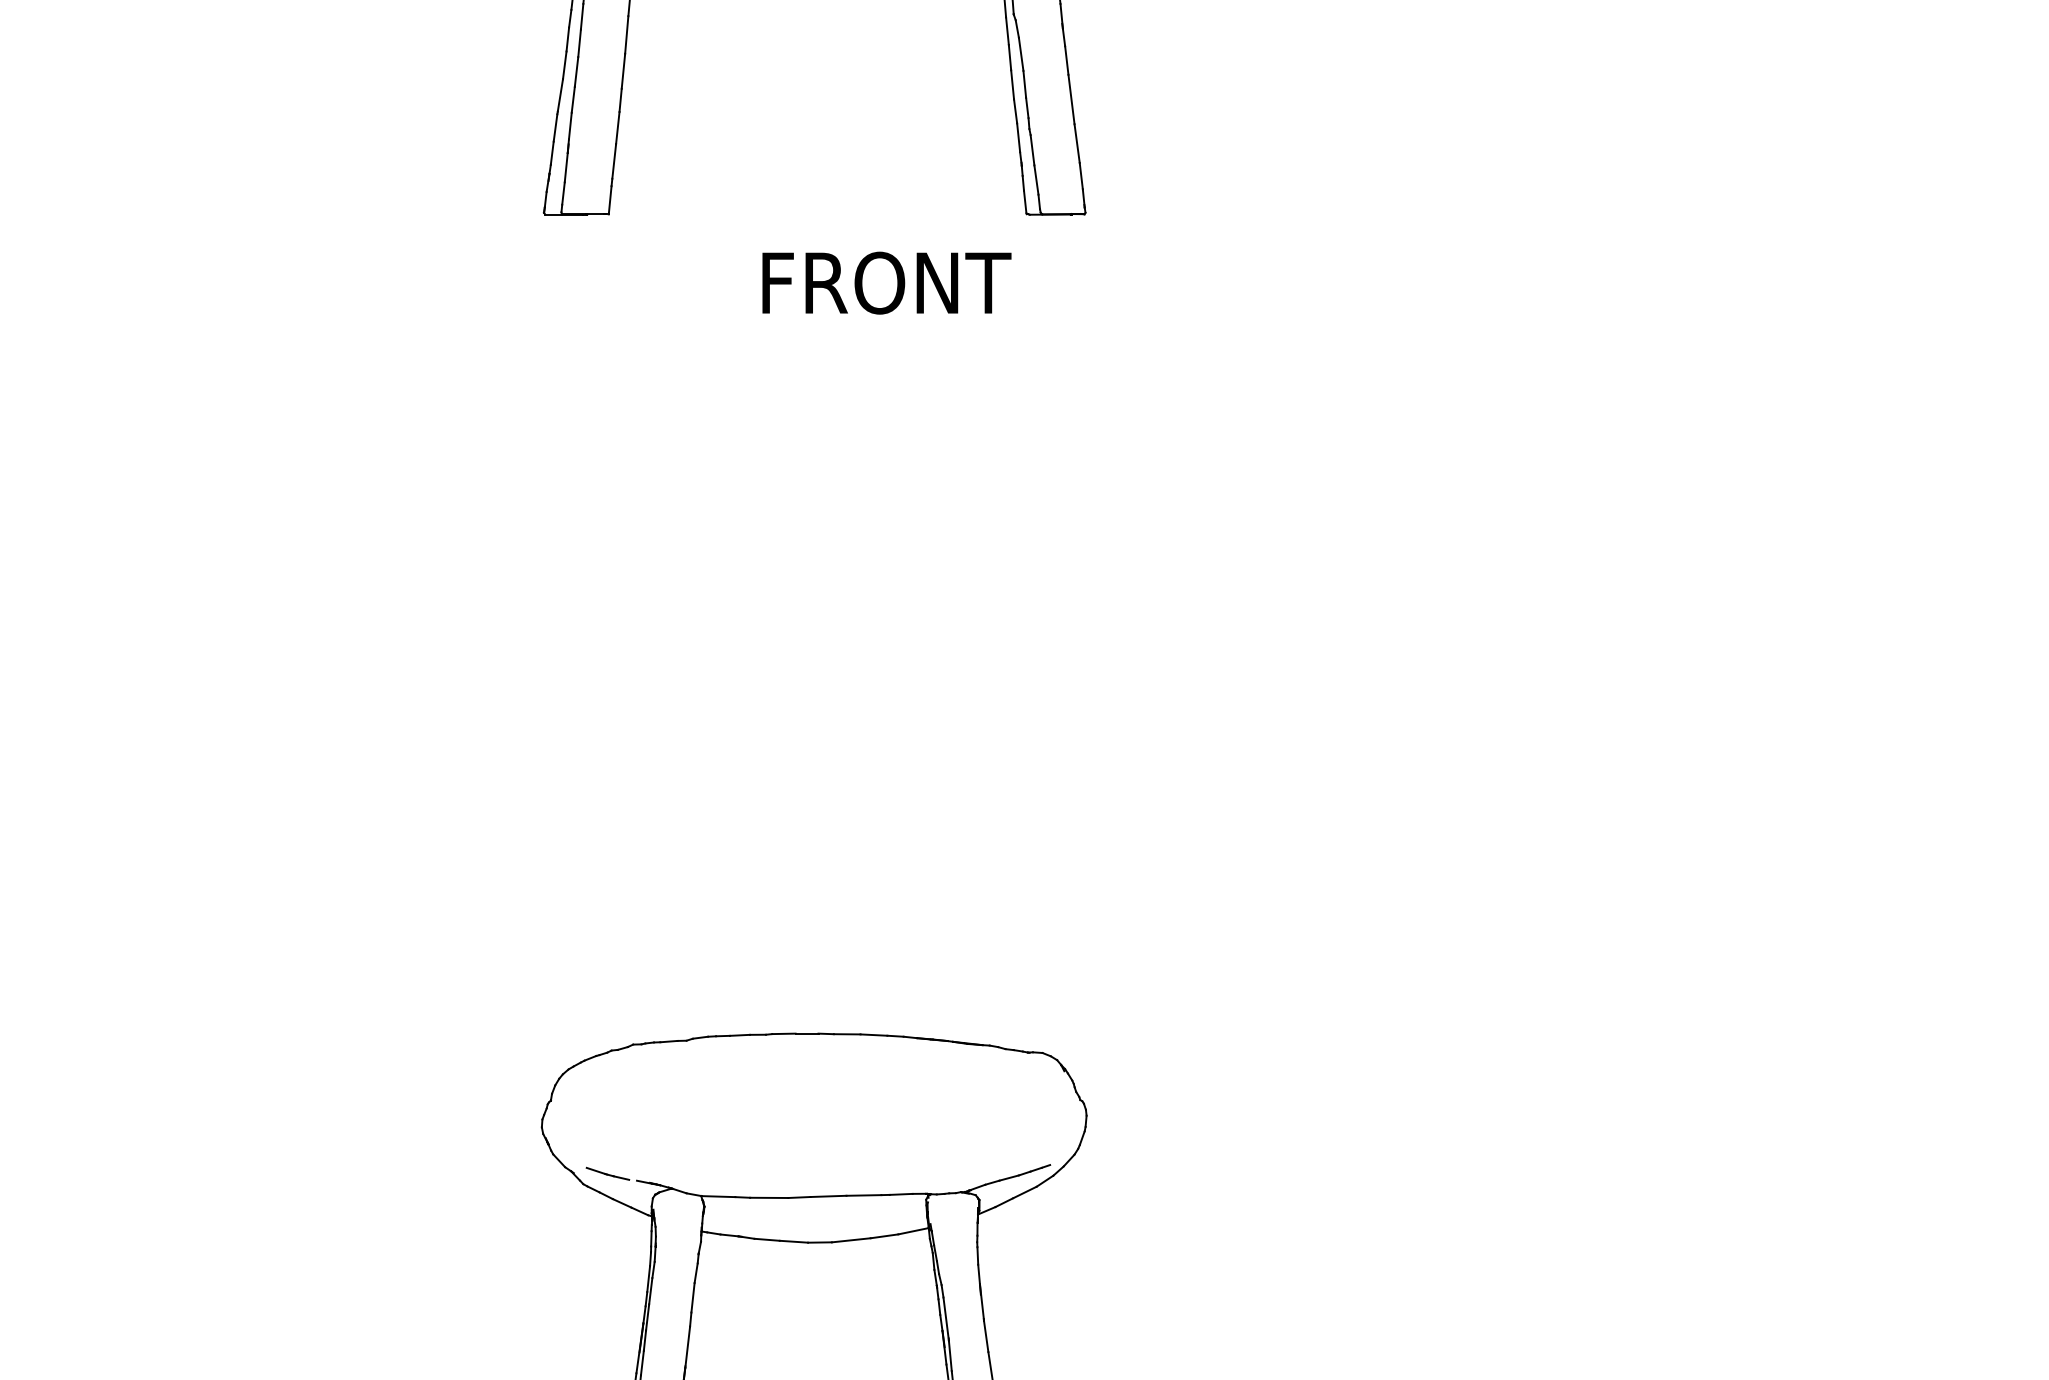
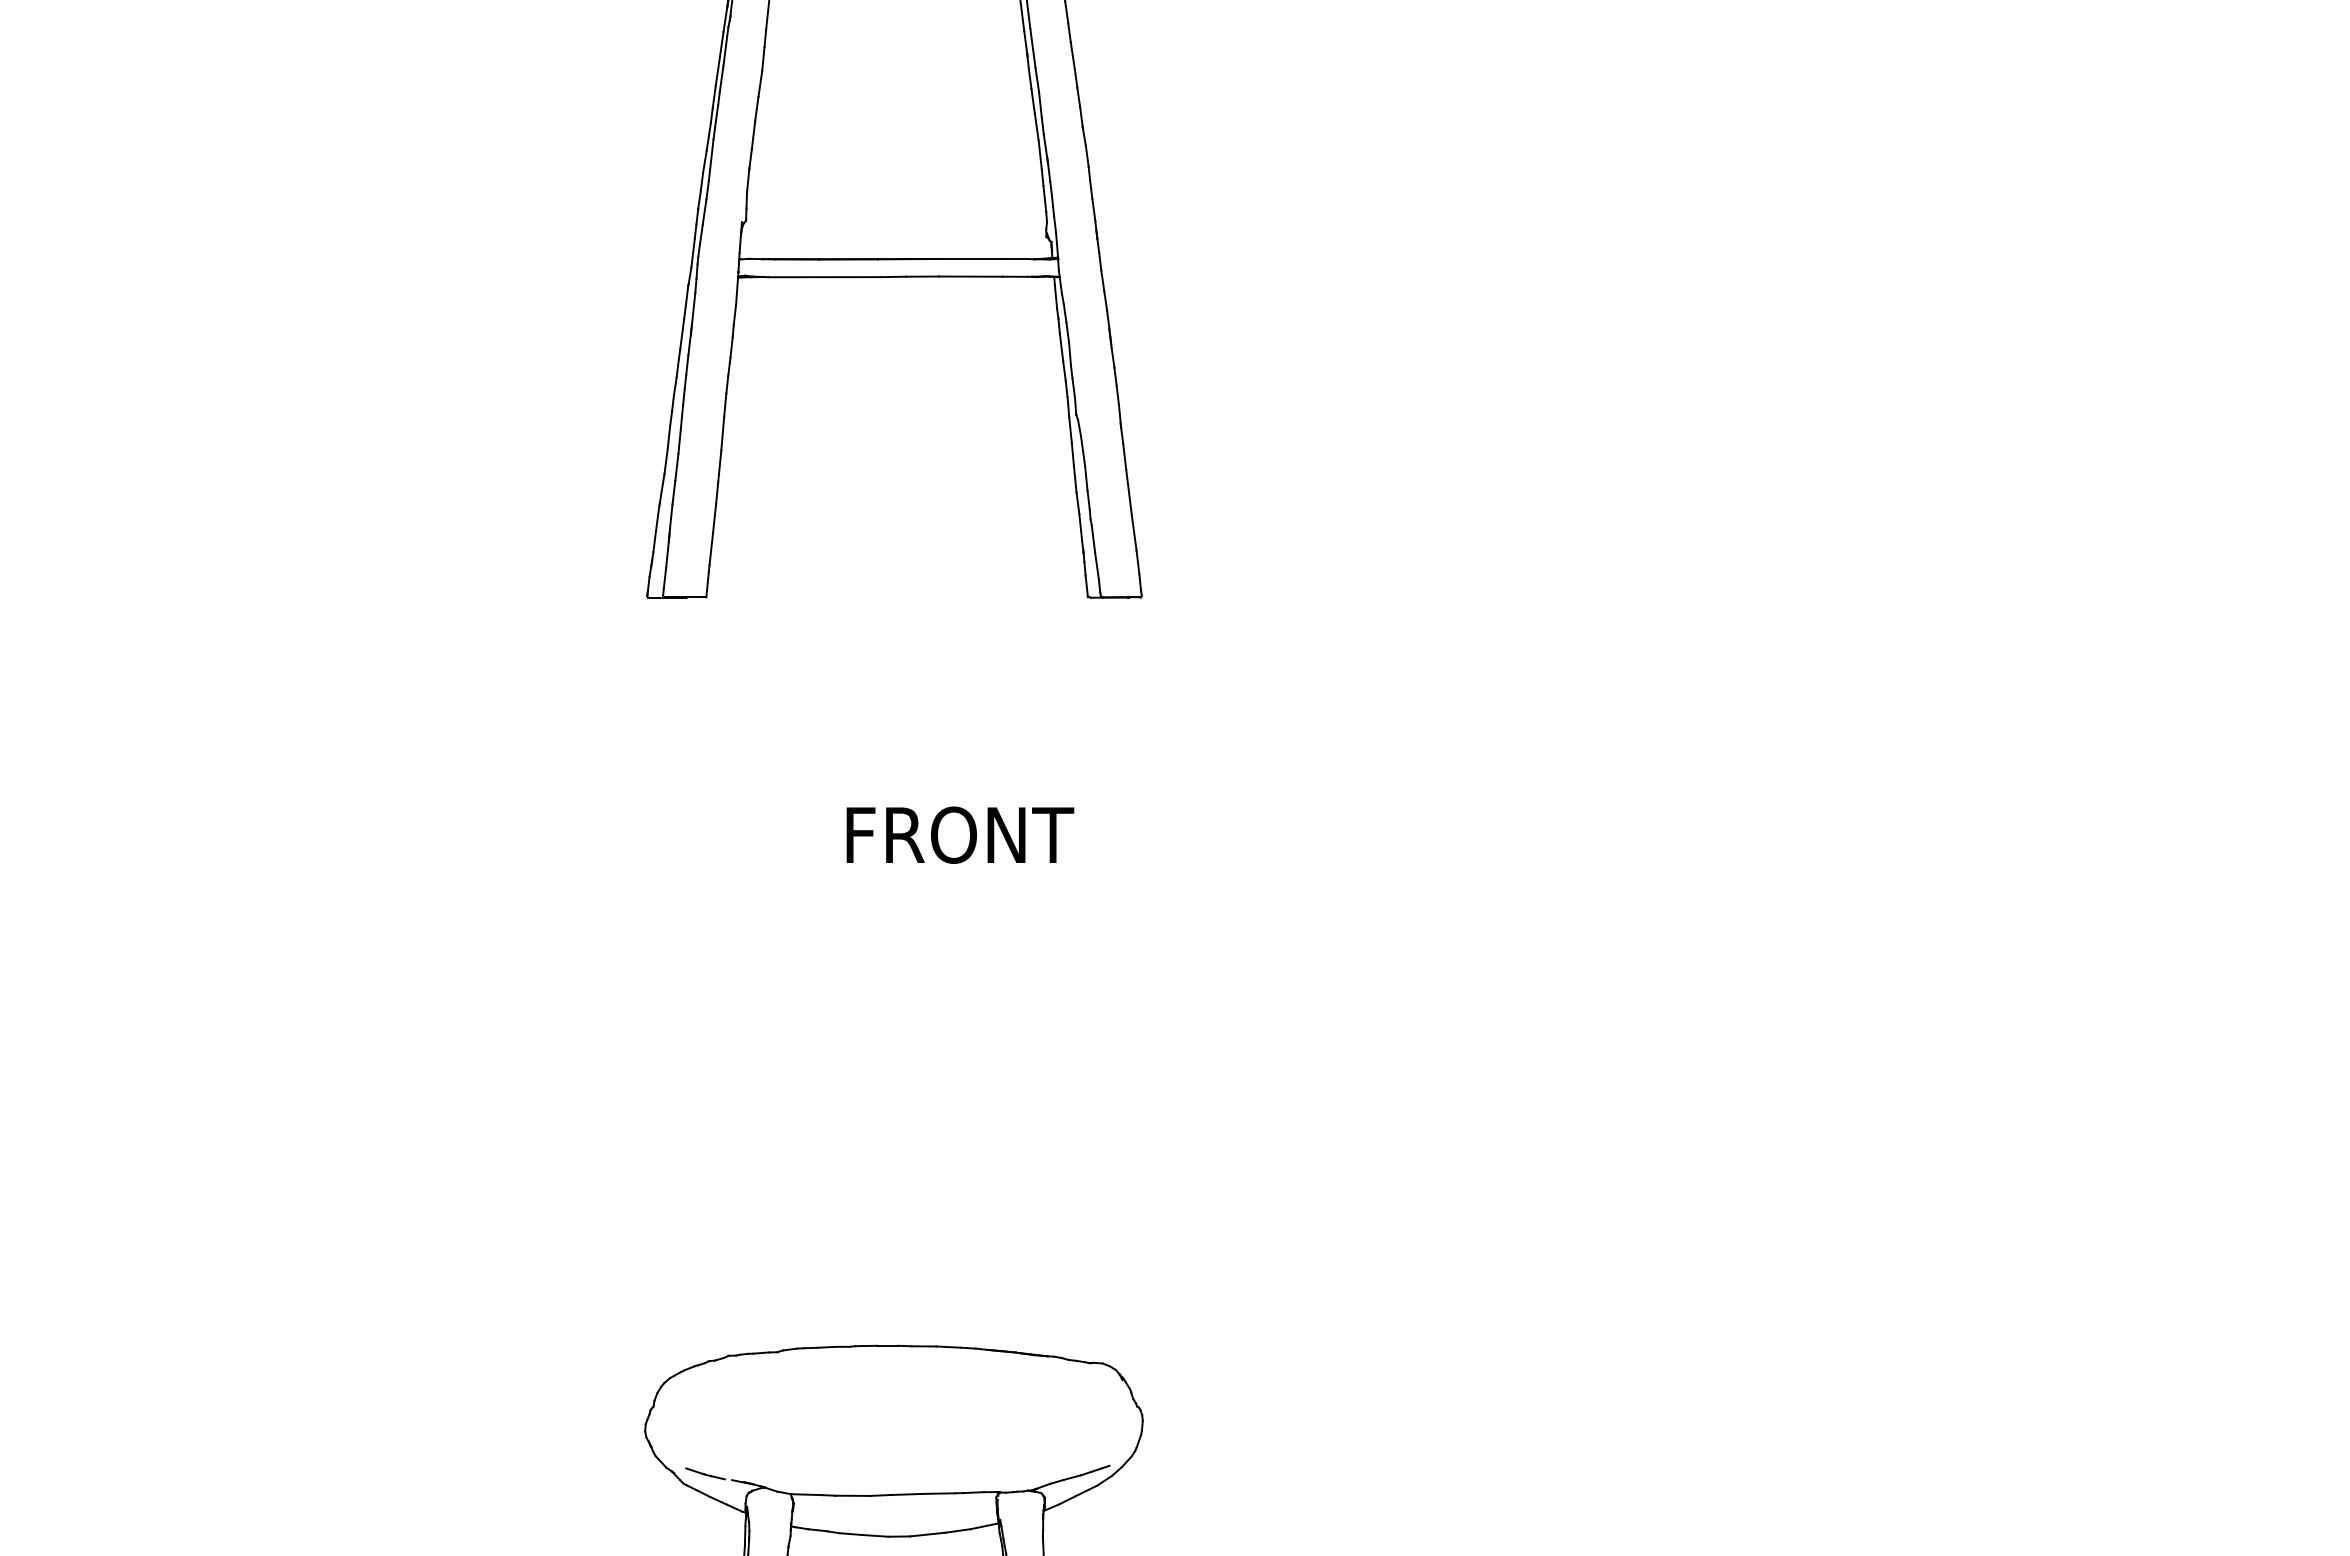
text: (887, 282) -> (960, 834), moved

